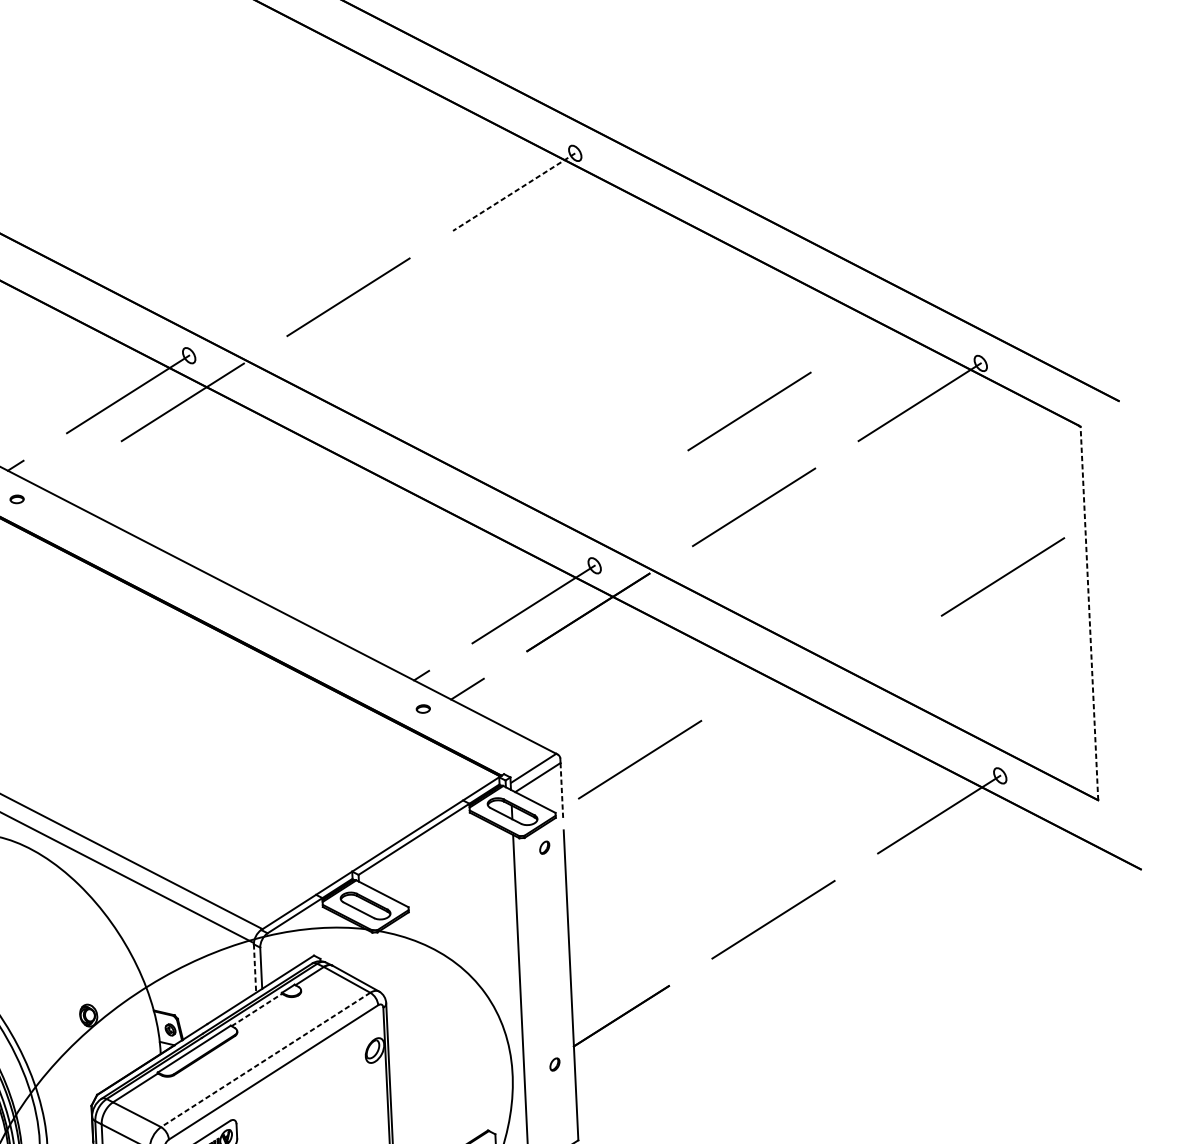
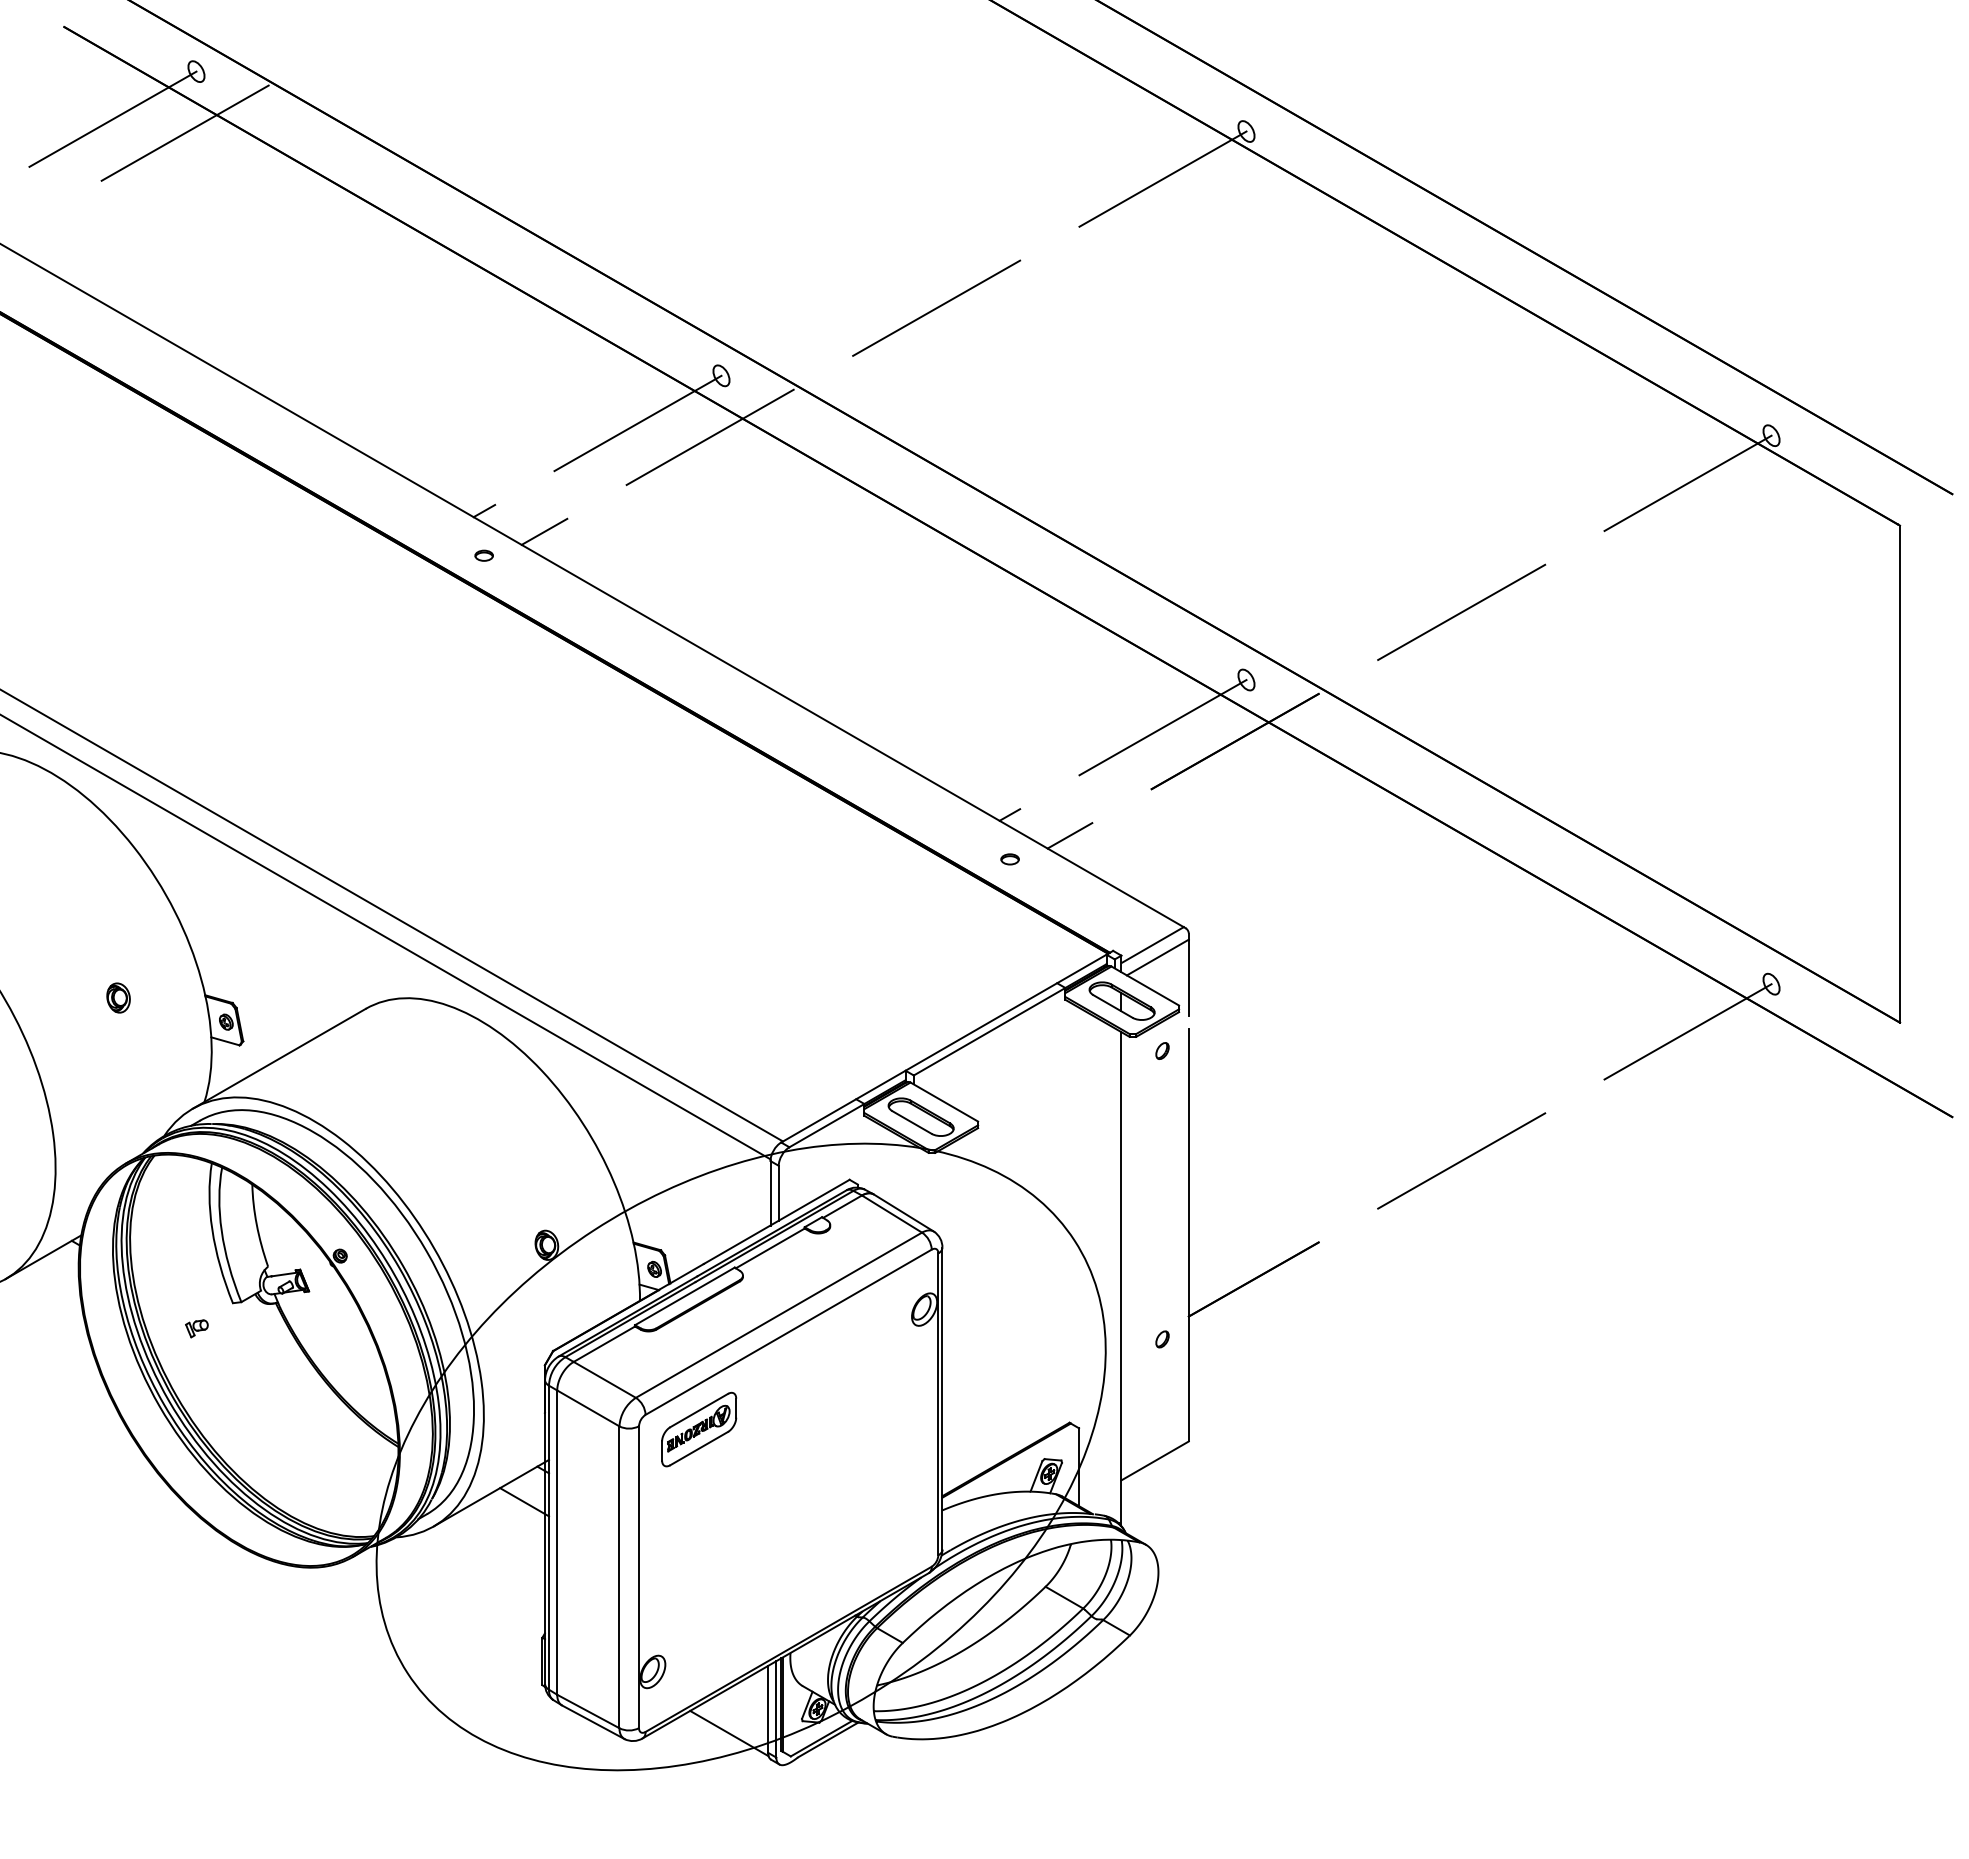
line: (513, 192) -> (1162, 179), dashed -> solid
line: (749, 411) -> (1461, 484), removed
line: (61, 479) -> (544, 531), added
line: (1002, 576) -> (1787, 719), removed
line: (1089, 613) -> (1900, 774), dashed -> solid
line: (639, 759) -> (1294, 939), removed
line: (561, 792) -> (1188, 978), dashed -> solid
line: (255, 968) -> (770, 1193), dashed -> solid
line: (256, 1010) -> (770, 1248), dashed -> solid
line: (265, 1060) -> (778, 1315), dashed -> solid

